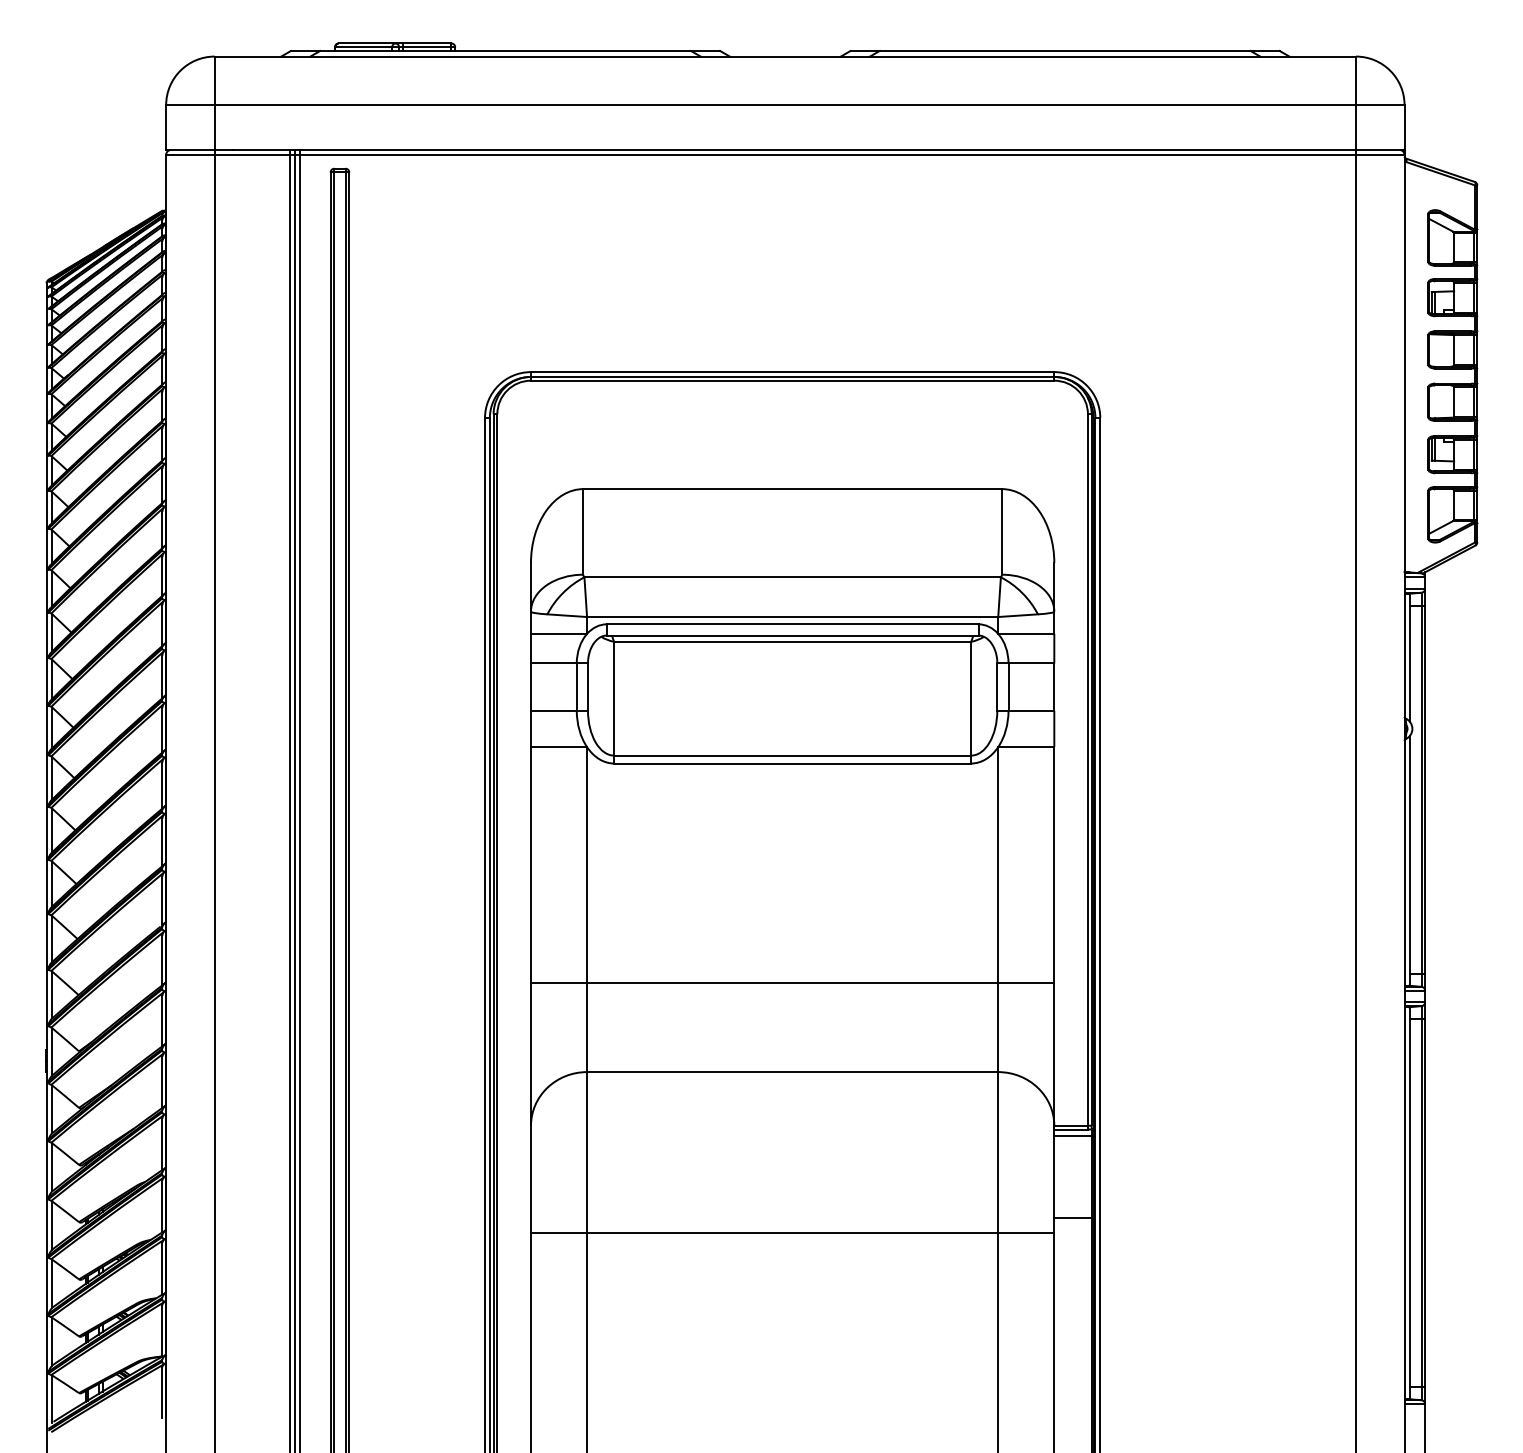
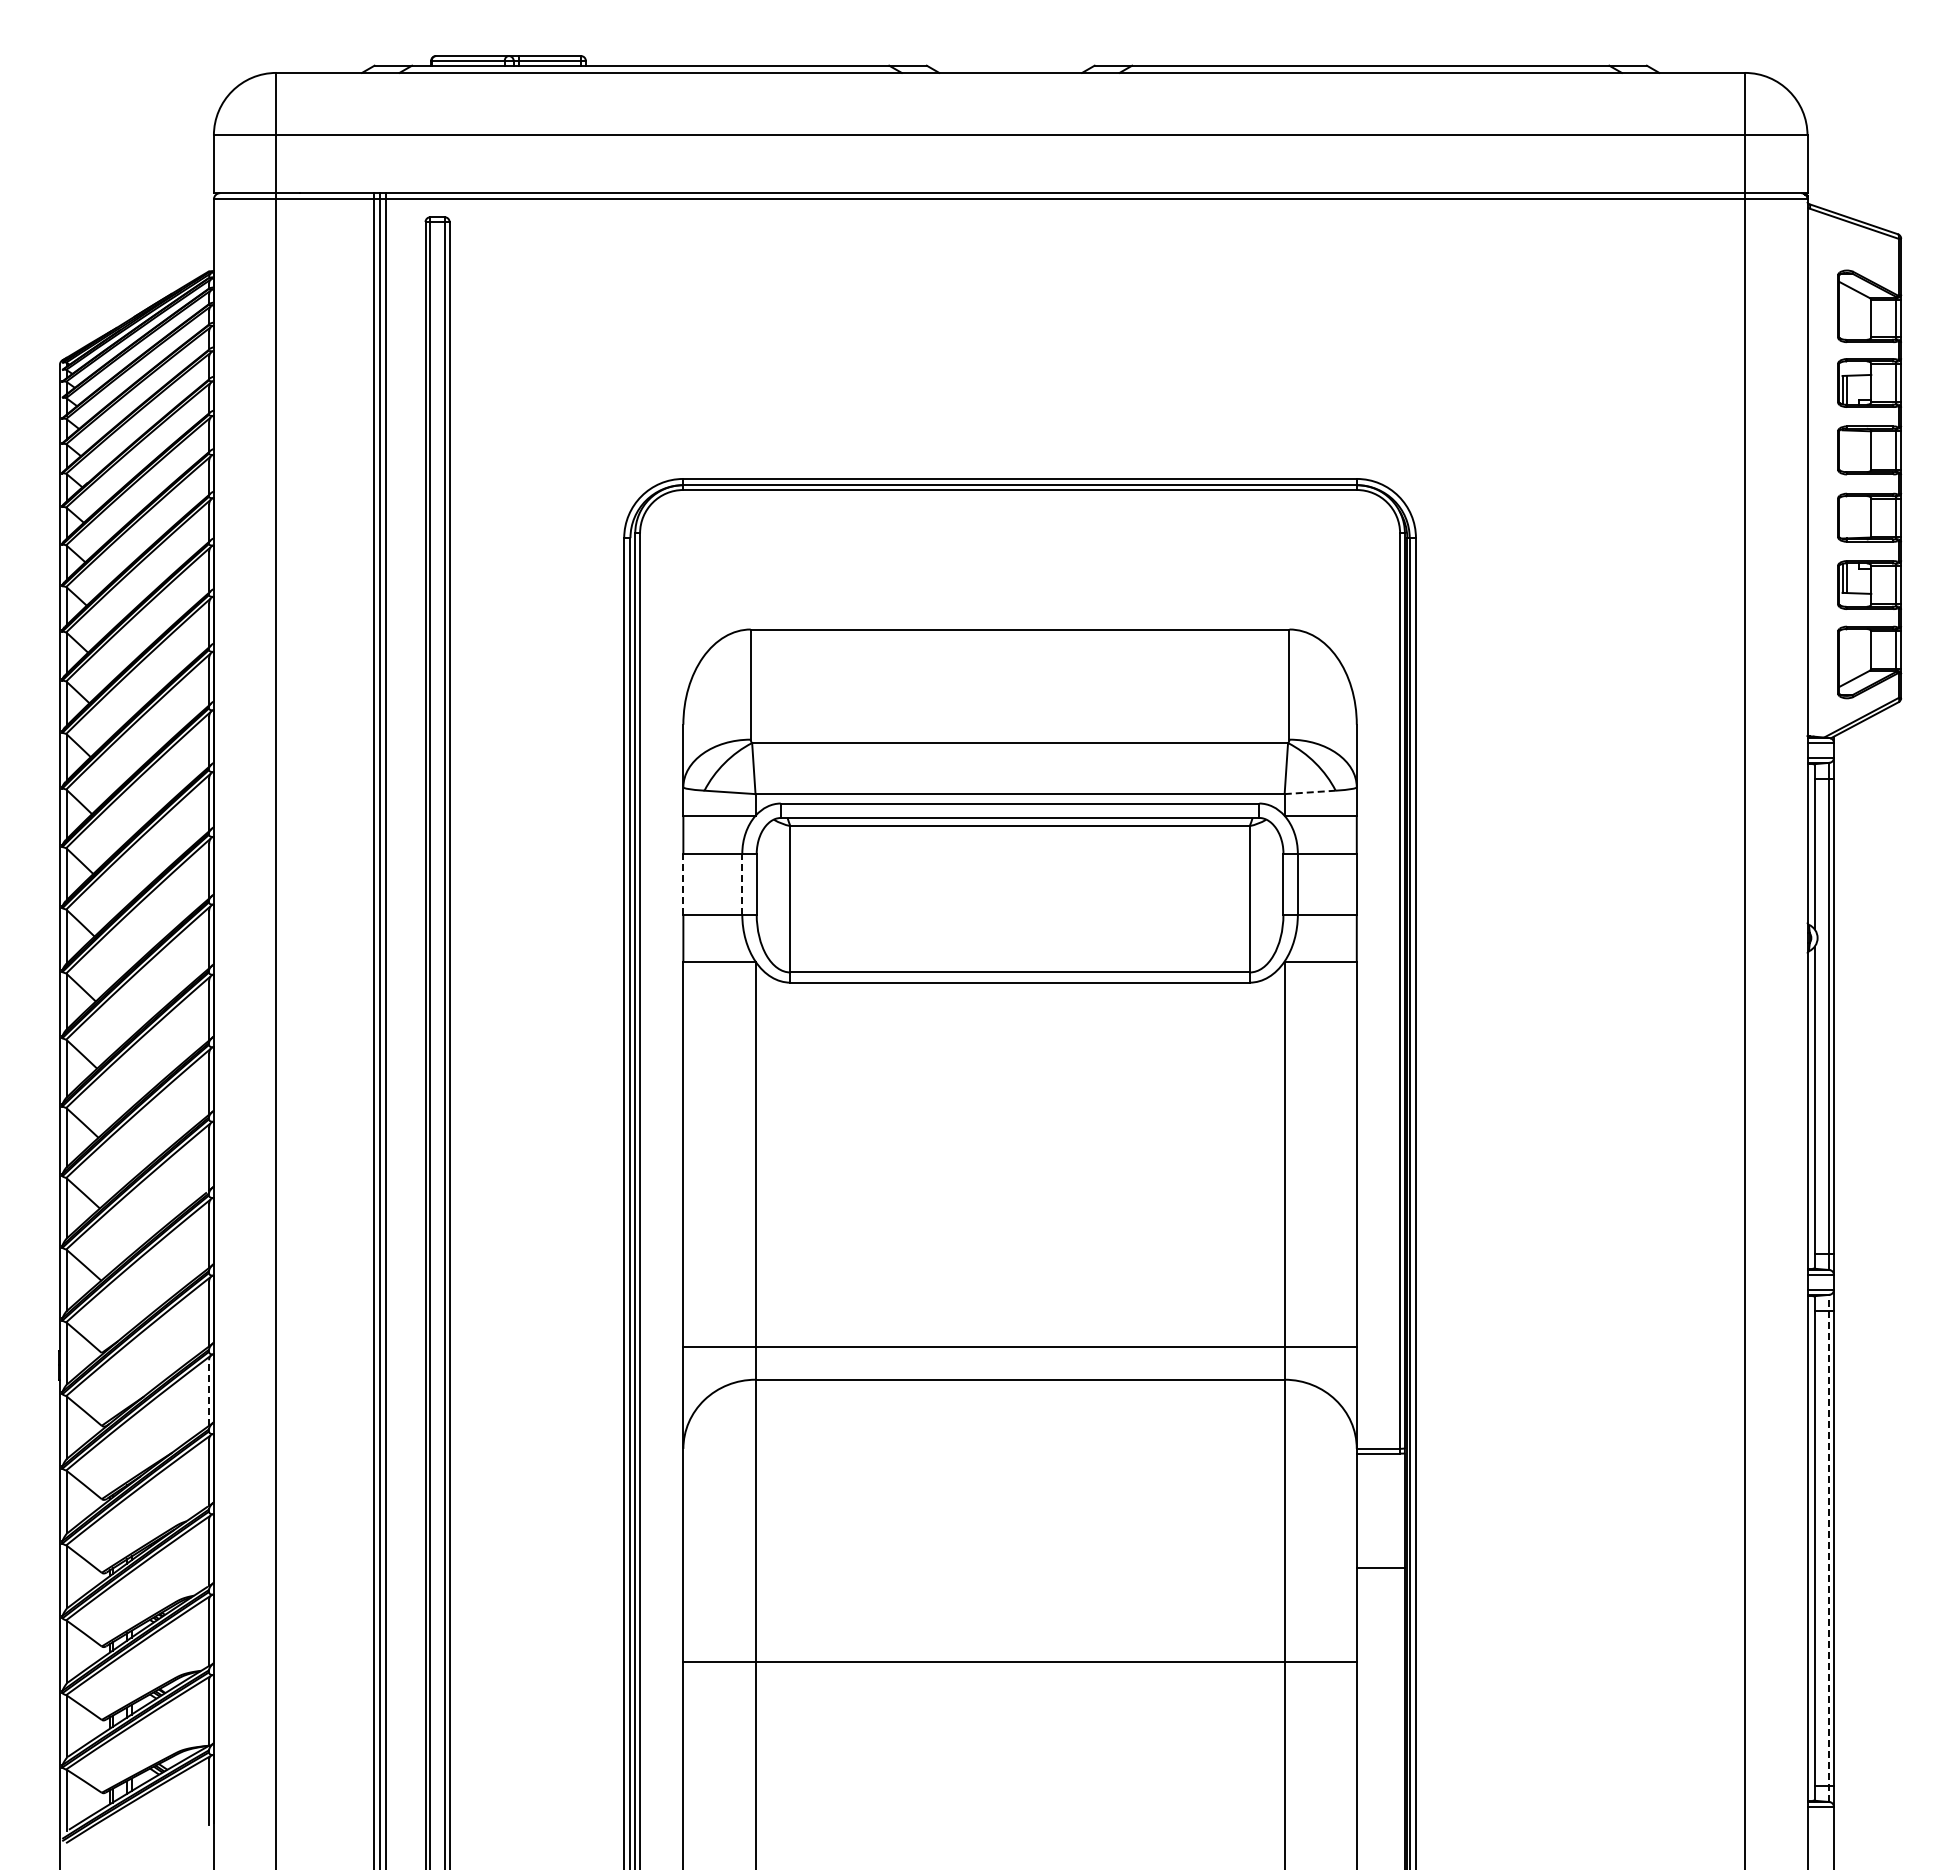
line: (1018, 615) -> (1310, 792), solid -> dashed
line: (531, 686) -> (683, 883), solid -> dashed
line: (576, 686) -> (742, 883), solid -> dashed
line: (792, 982) -> (1019, 1347), moved
line: (162, 1082) -> (209, 1393), solid -> dashed
line: (1072, 1135) -> (1380, 1461), removed
line: (1421, 1203) -> (1829, 1548), solid -> dashed
line: (792, 1233) -> (1019, 1662), moved

